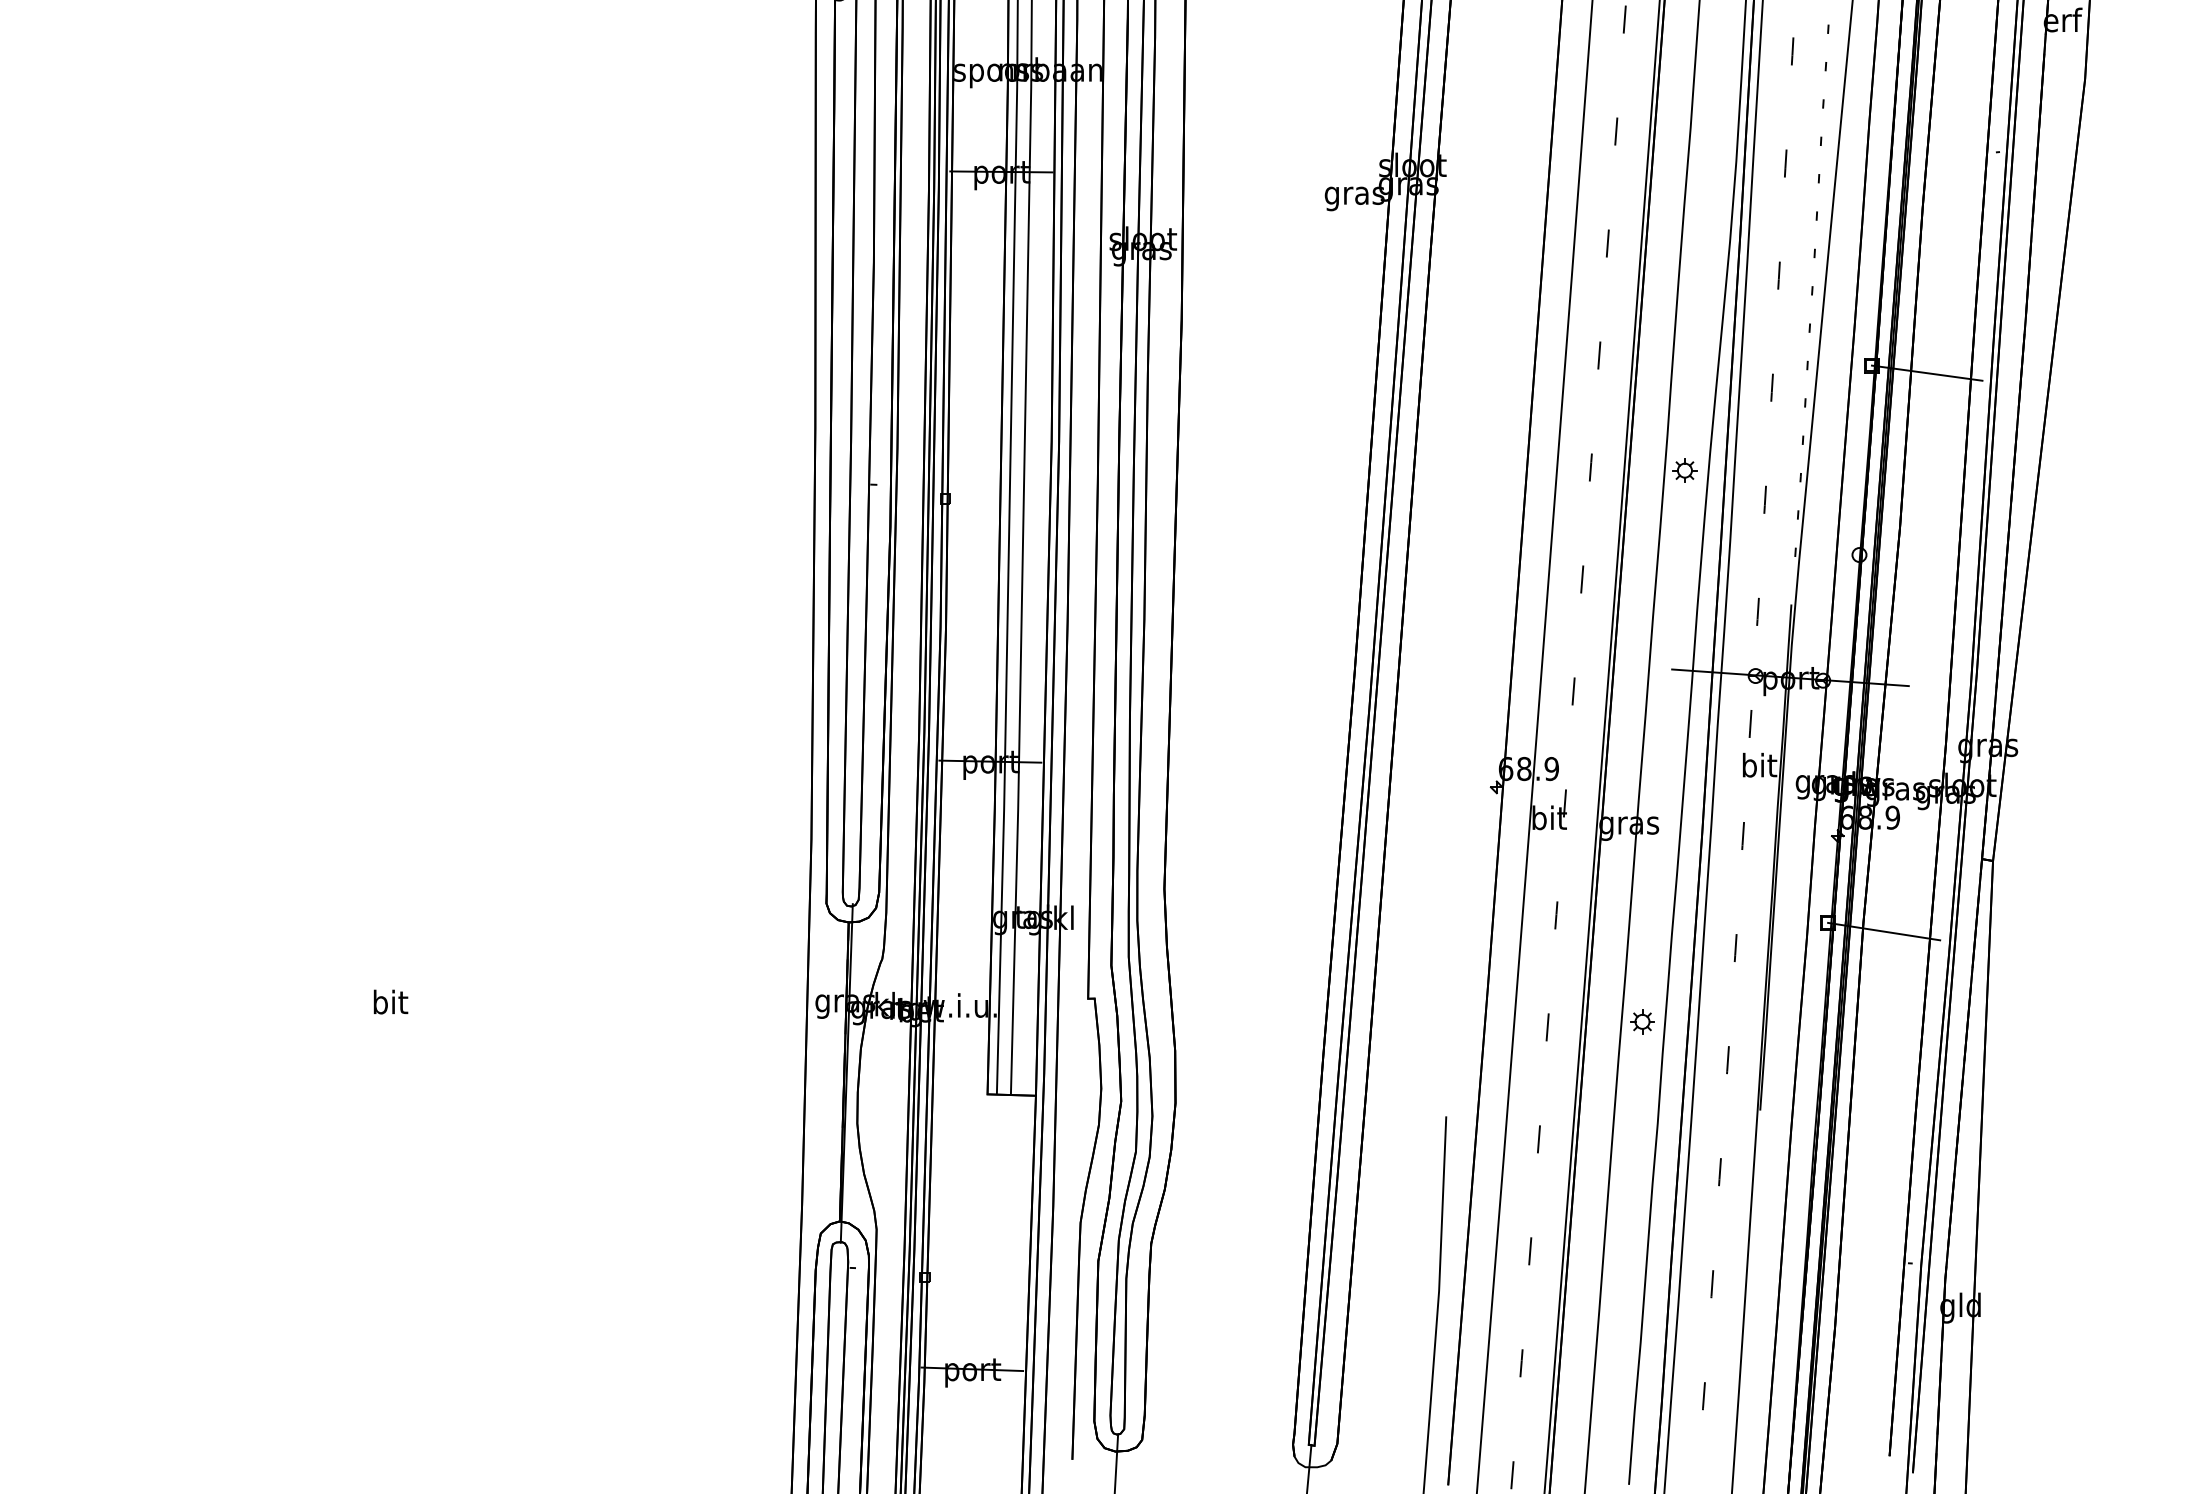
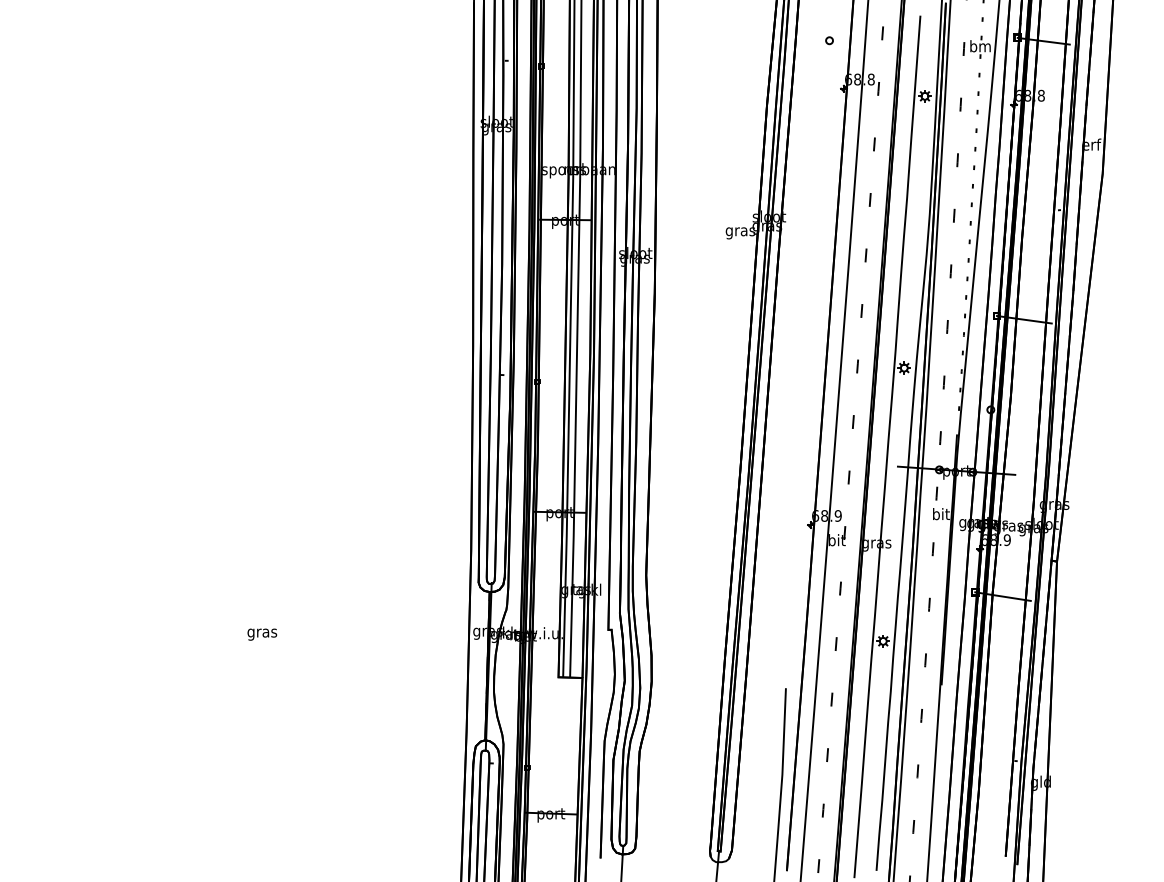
text: (390, 1004) -> (262, 632), bit -> gras

